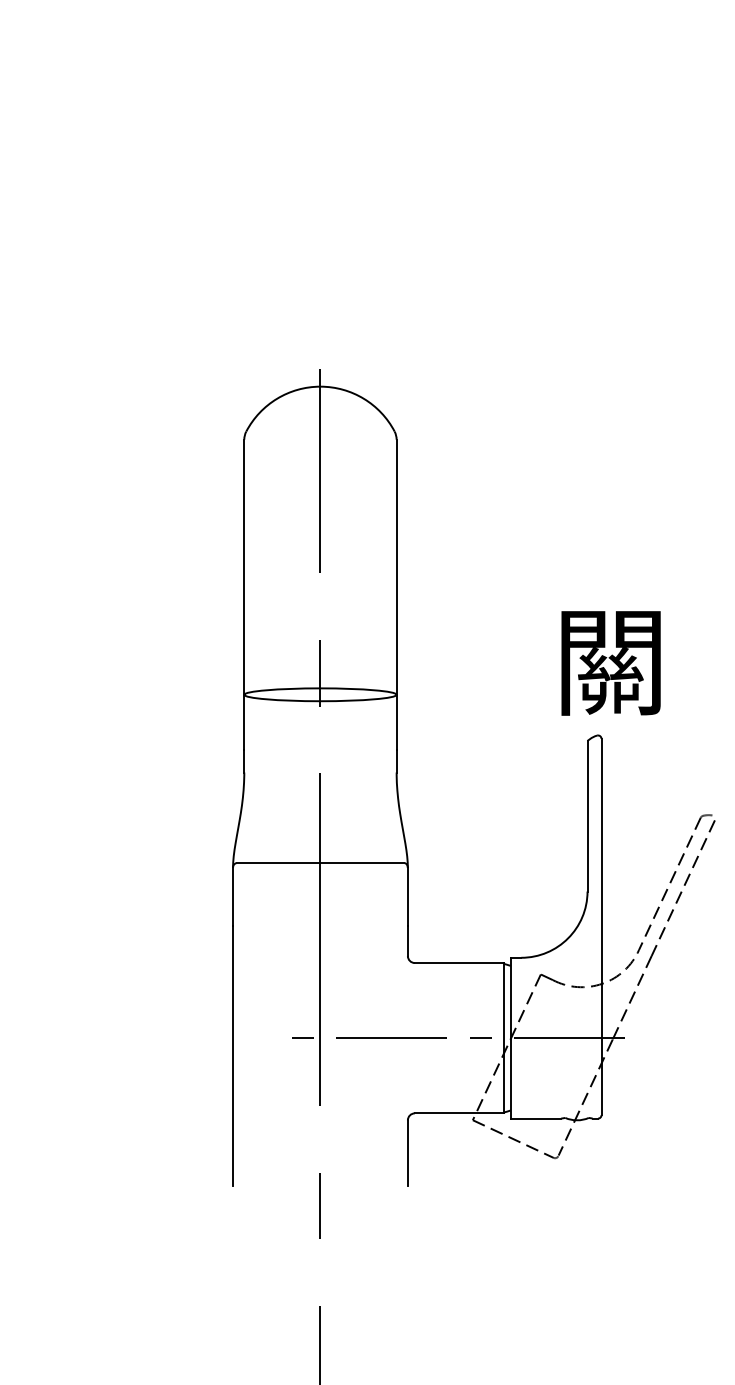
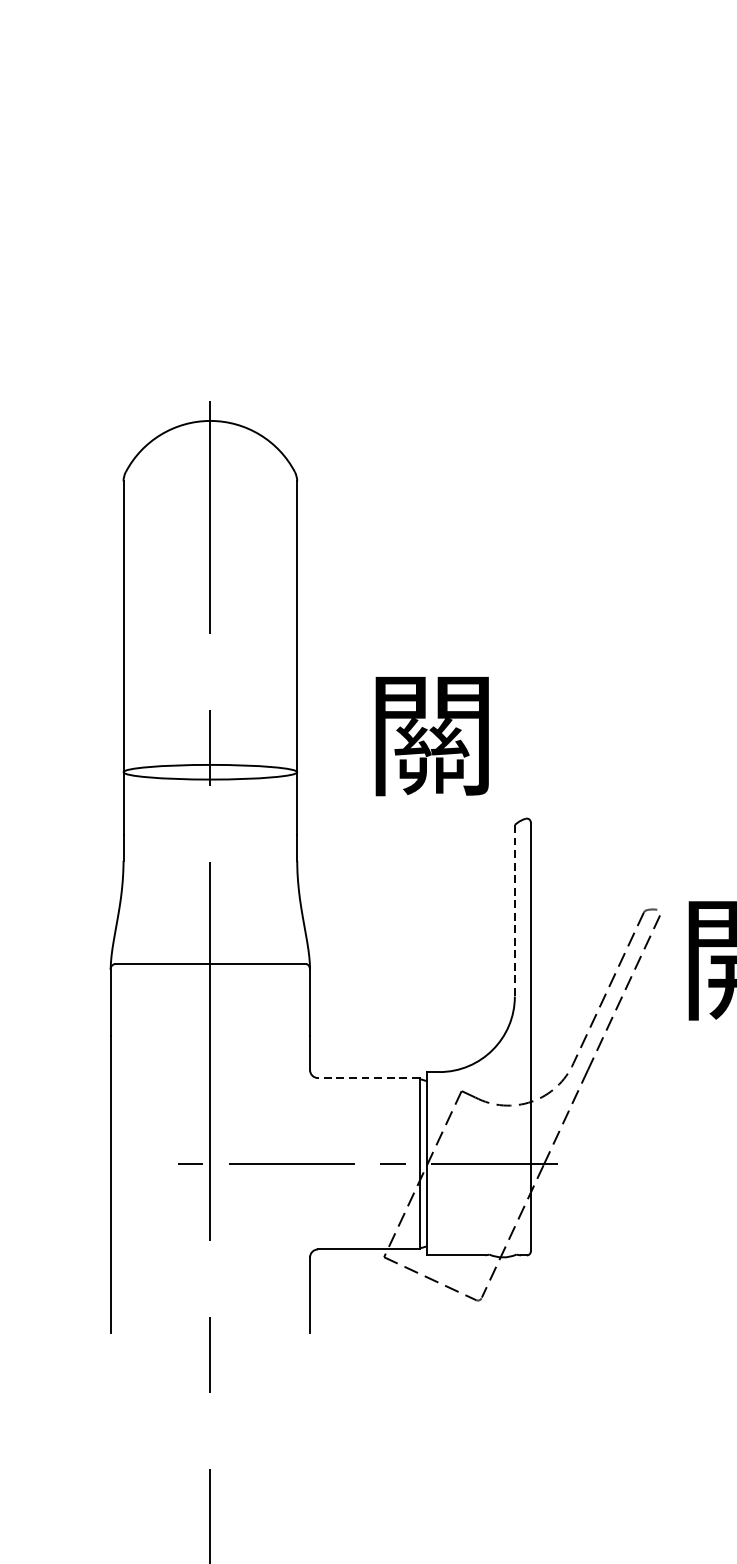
text: (610, 663) -> (431, 736), moved
line: (587, 816) -> (514, 910), solid -> dashed
line: (459, 963) -> (368, 1078), solid -> dashed

